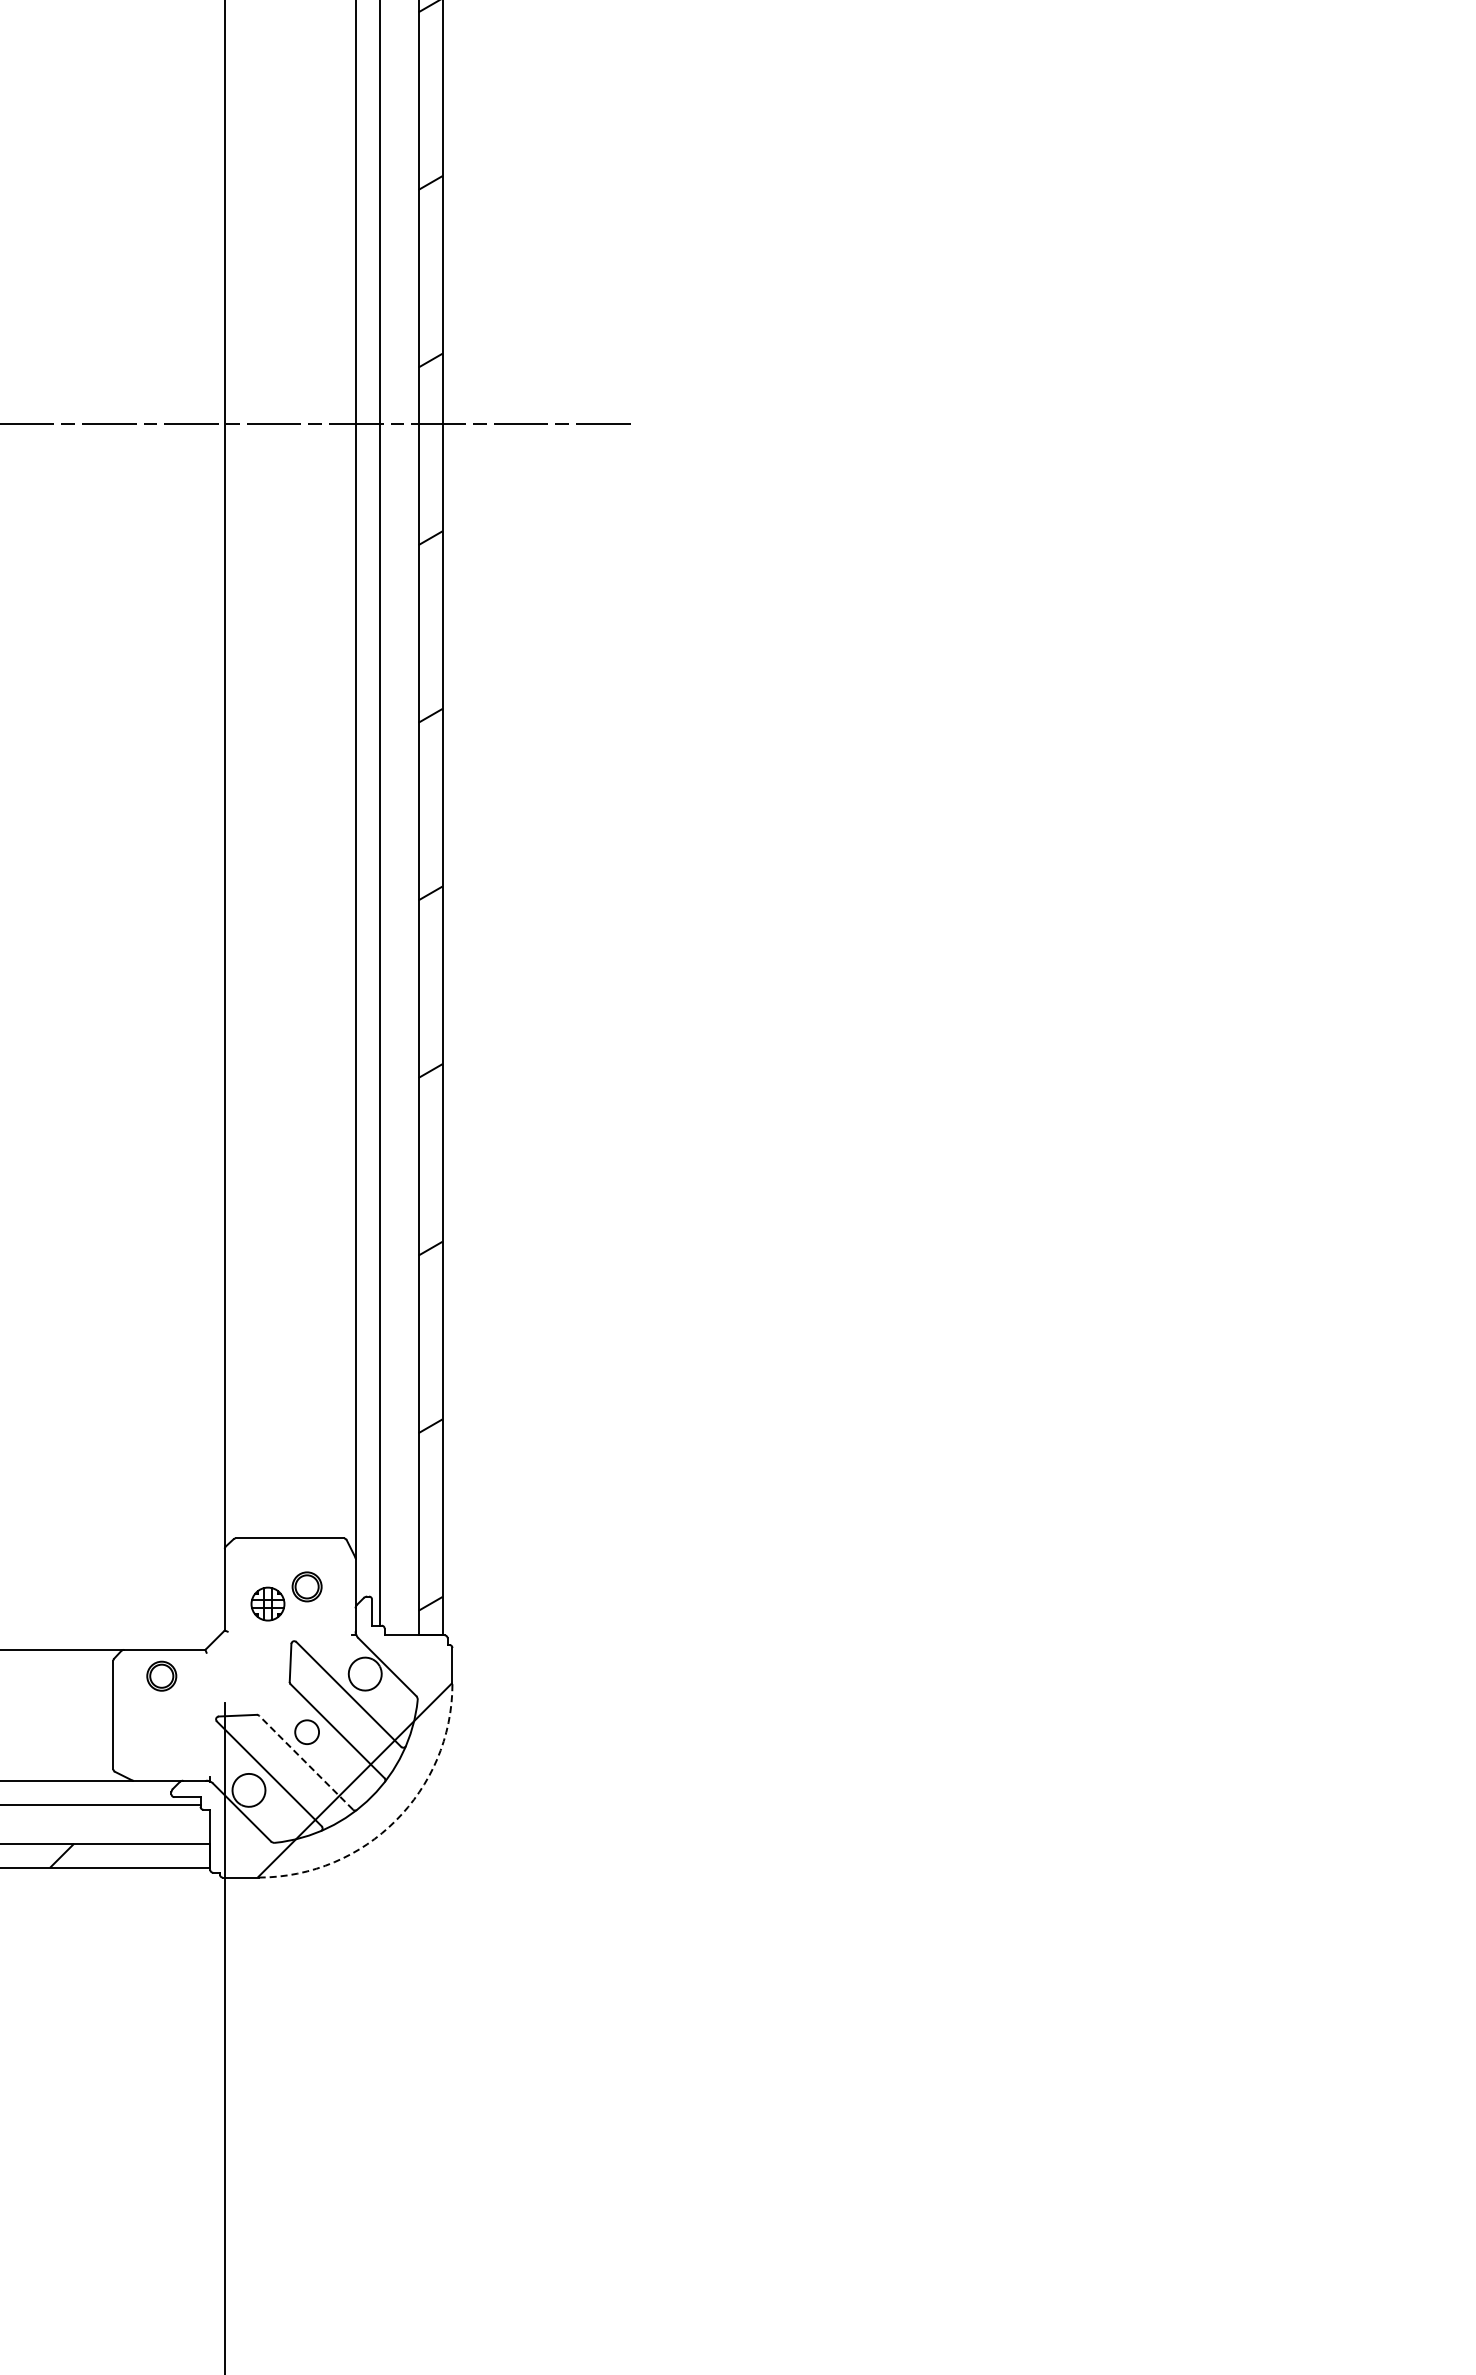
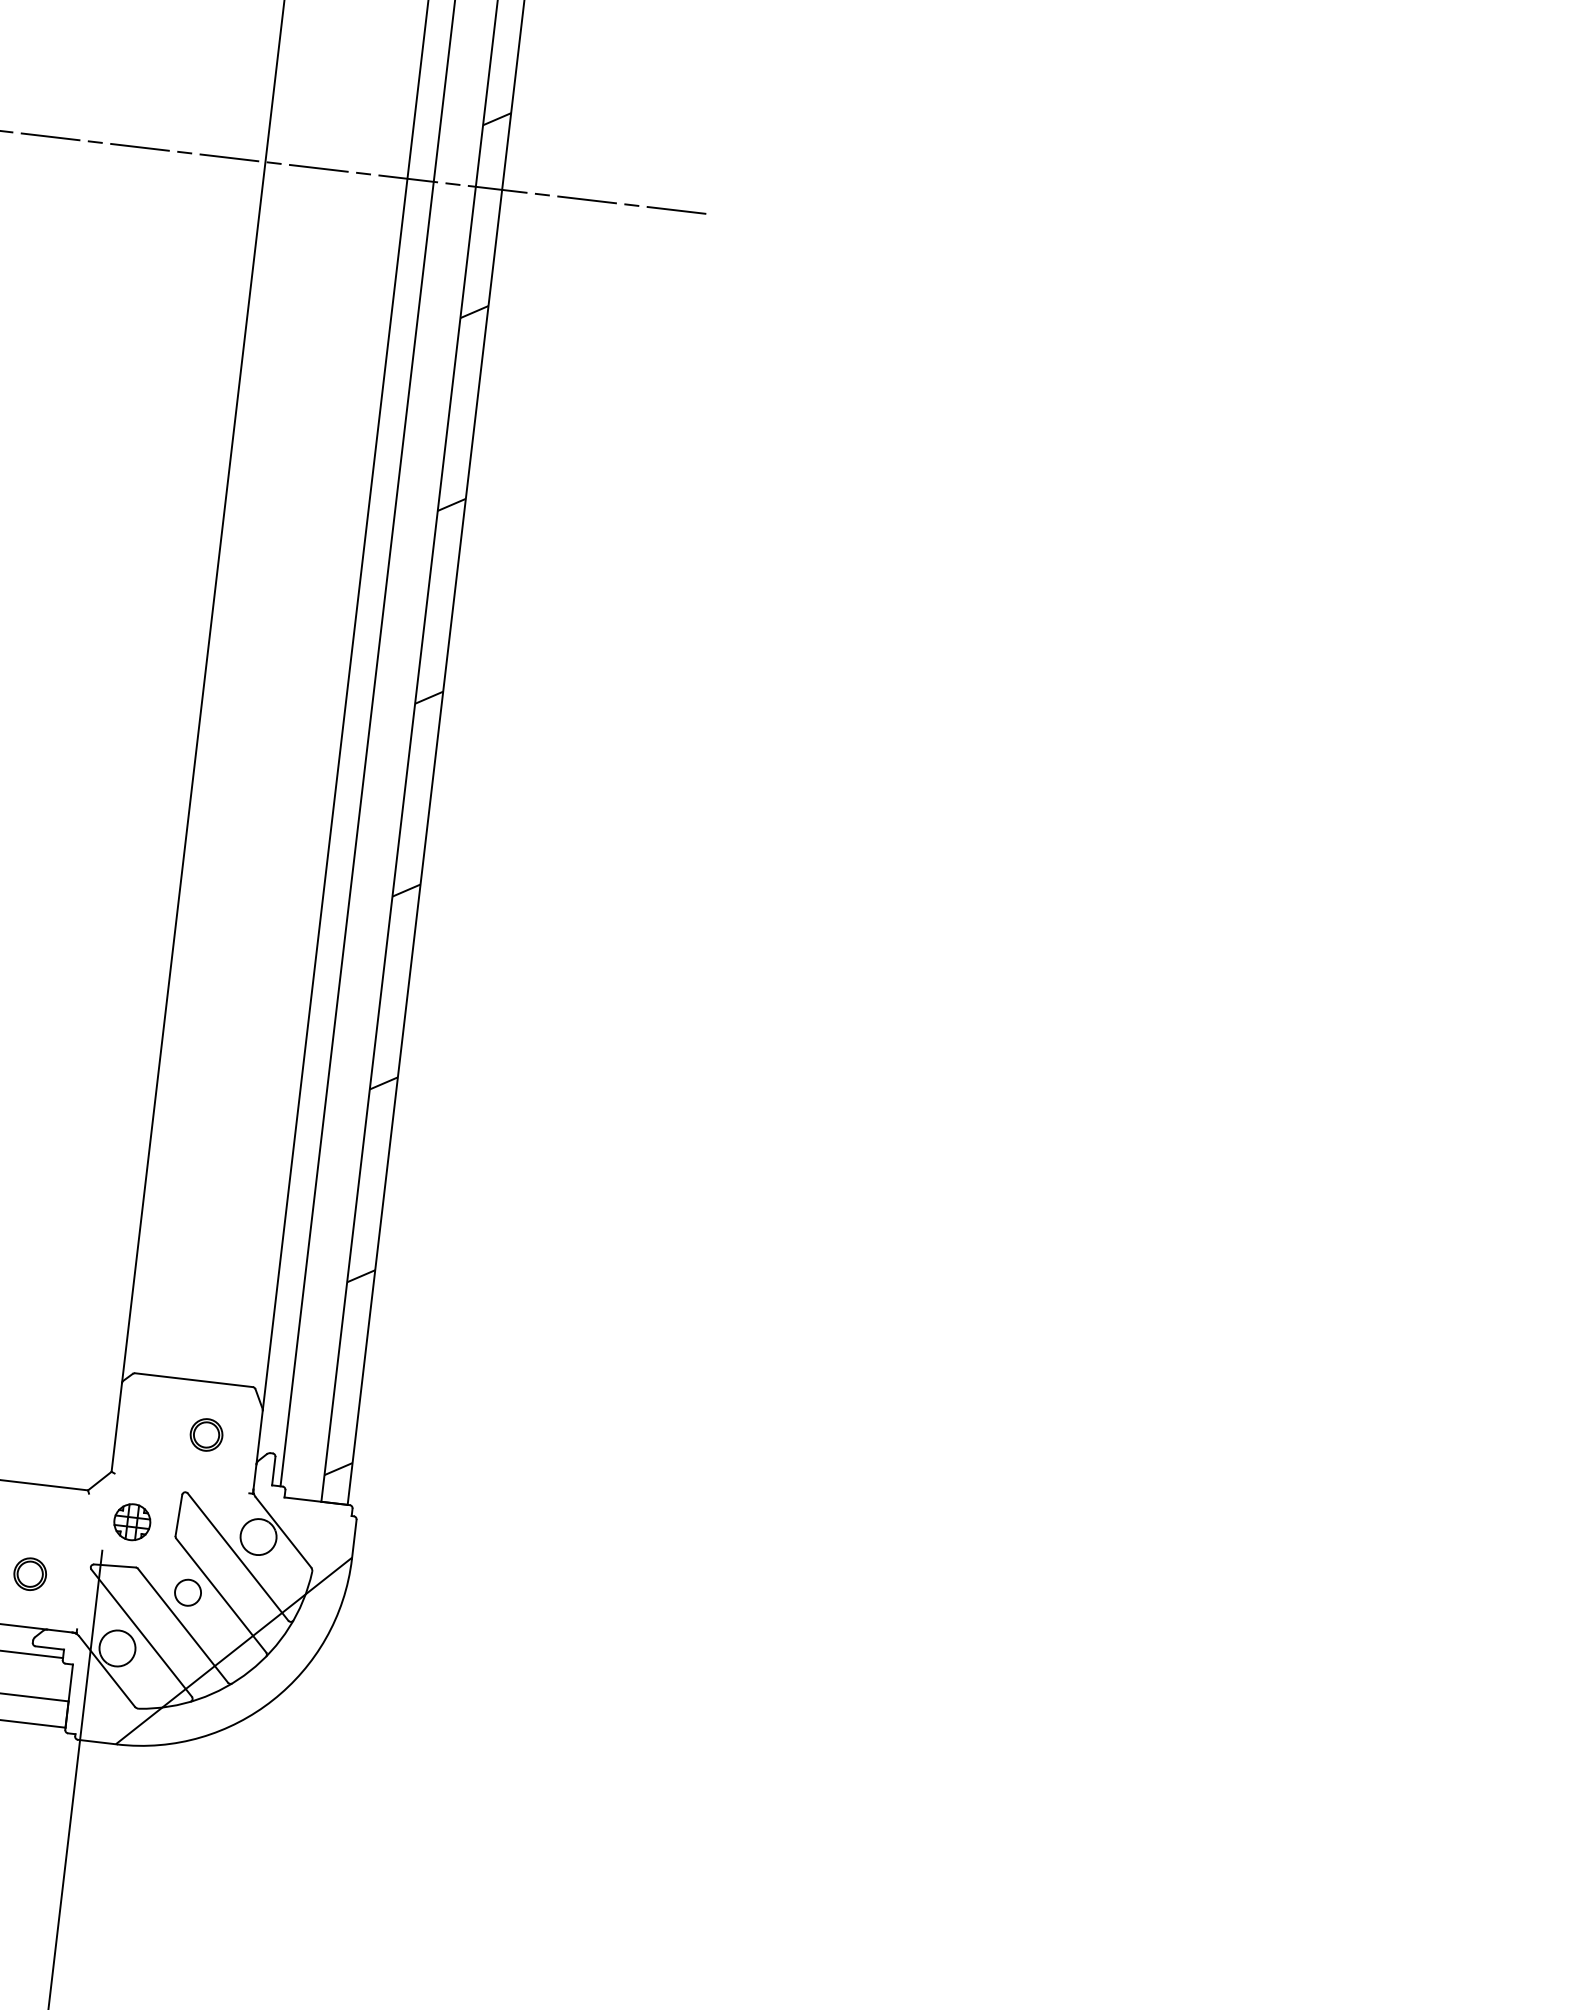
part: (267, 1603) -> (131, 1521), moved
part: (161, 1675) -> (30, 1573), moved
line: (305, 1762) -> (182, 1625), dashed -> solid
arc: (395, 1820) -> (272, 1699), dashed -> solid

